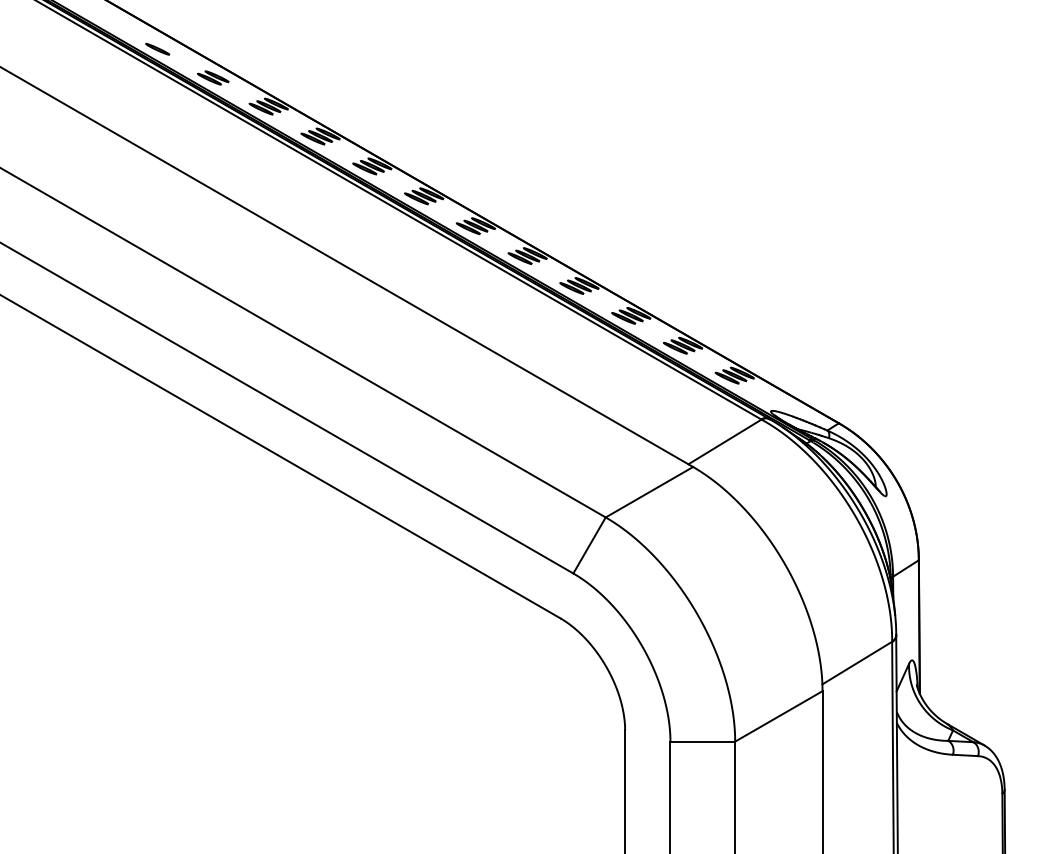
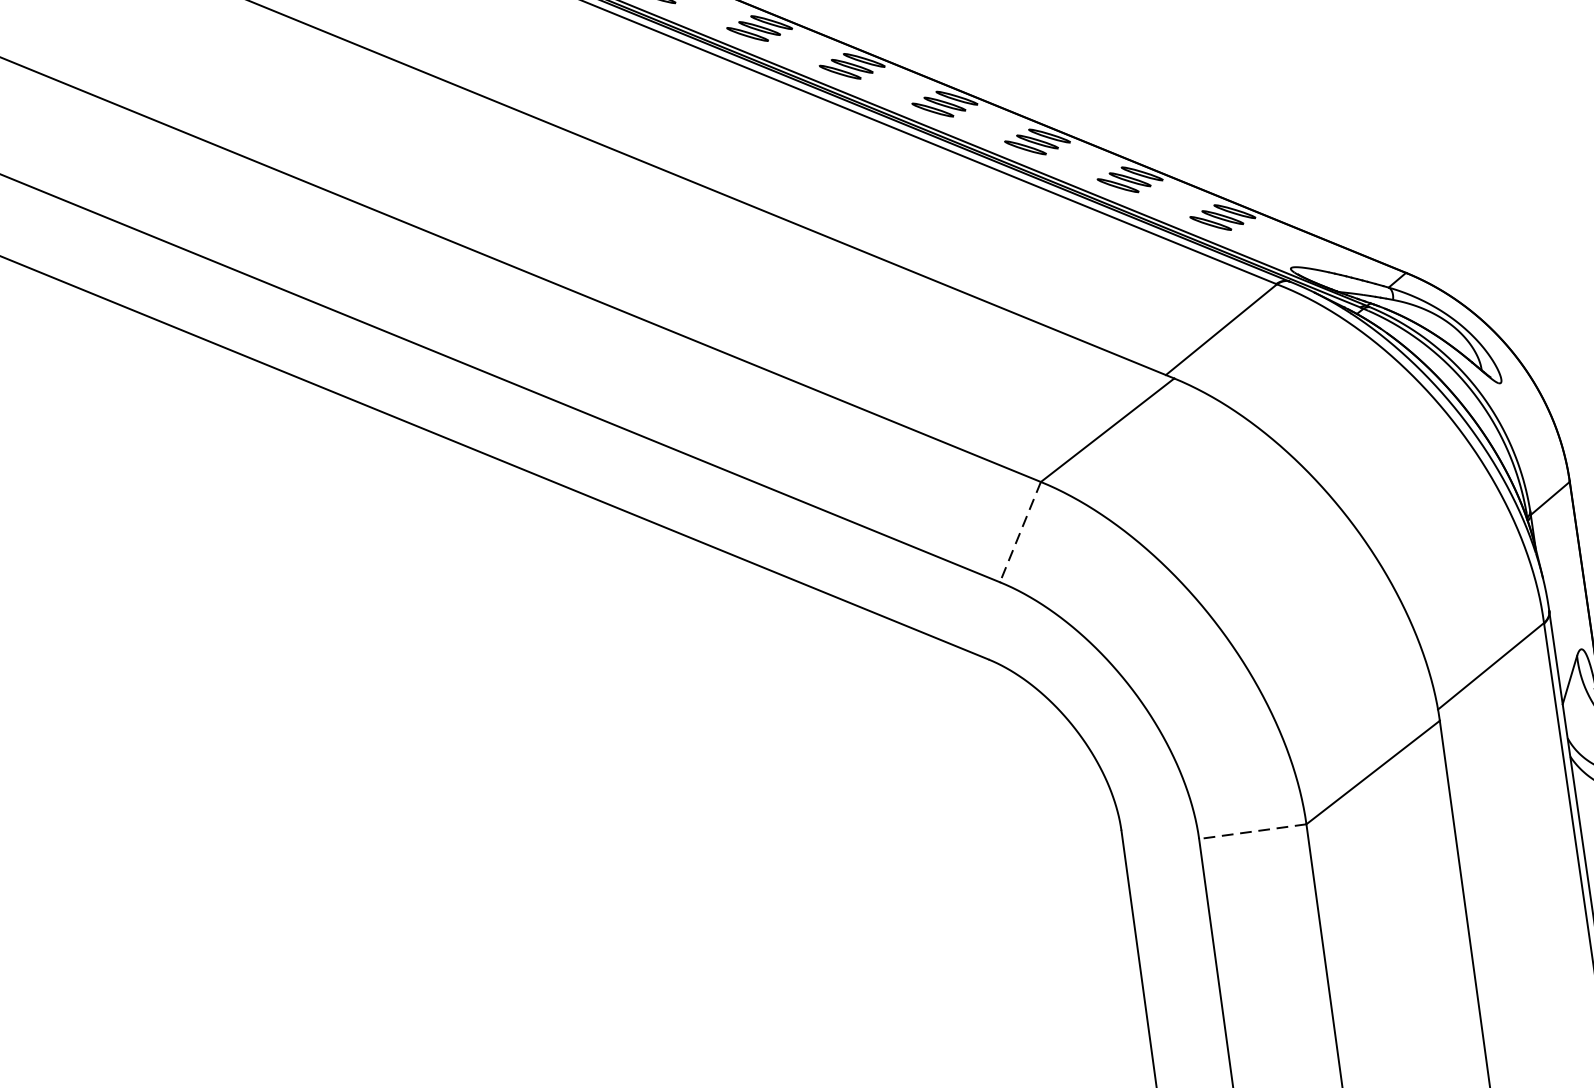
line: (589, 545) -> (1020, 532), solid -> dashed
line: (702, 741) -> (1252, 831), solid -> dashed

